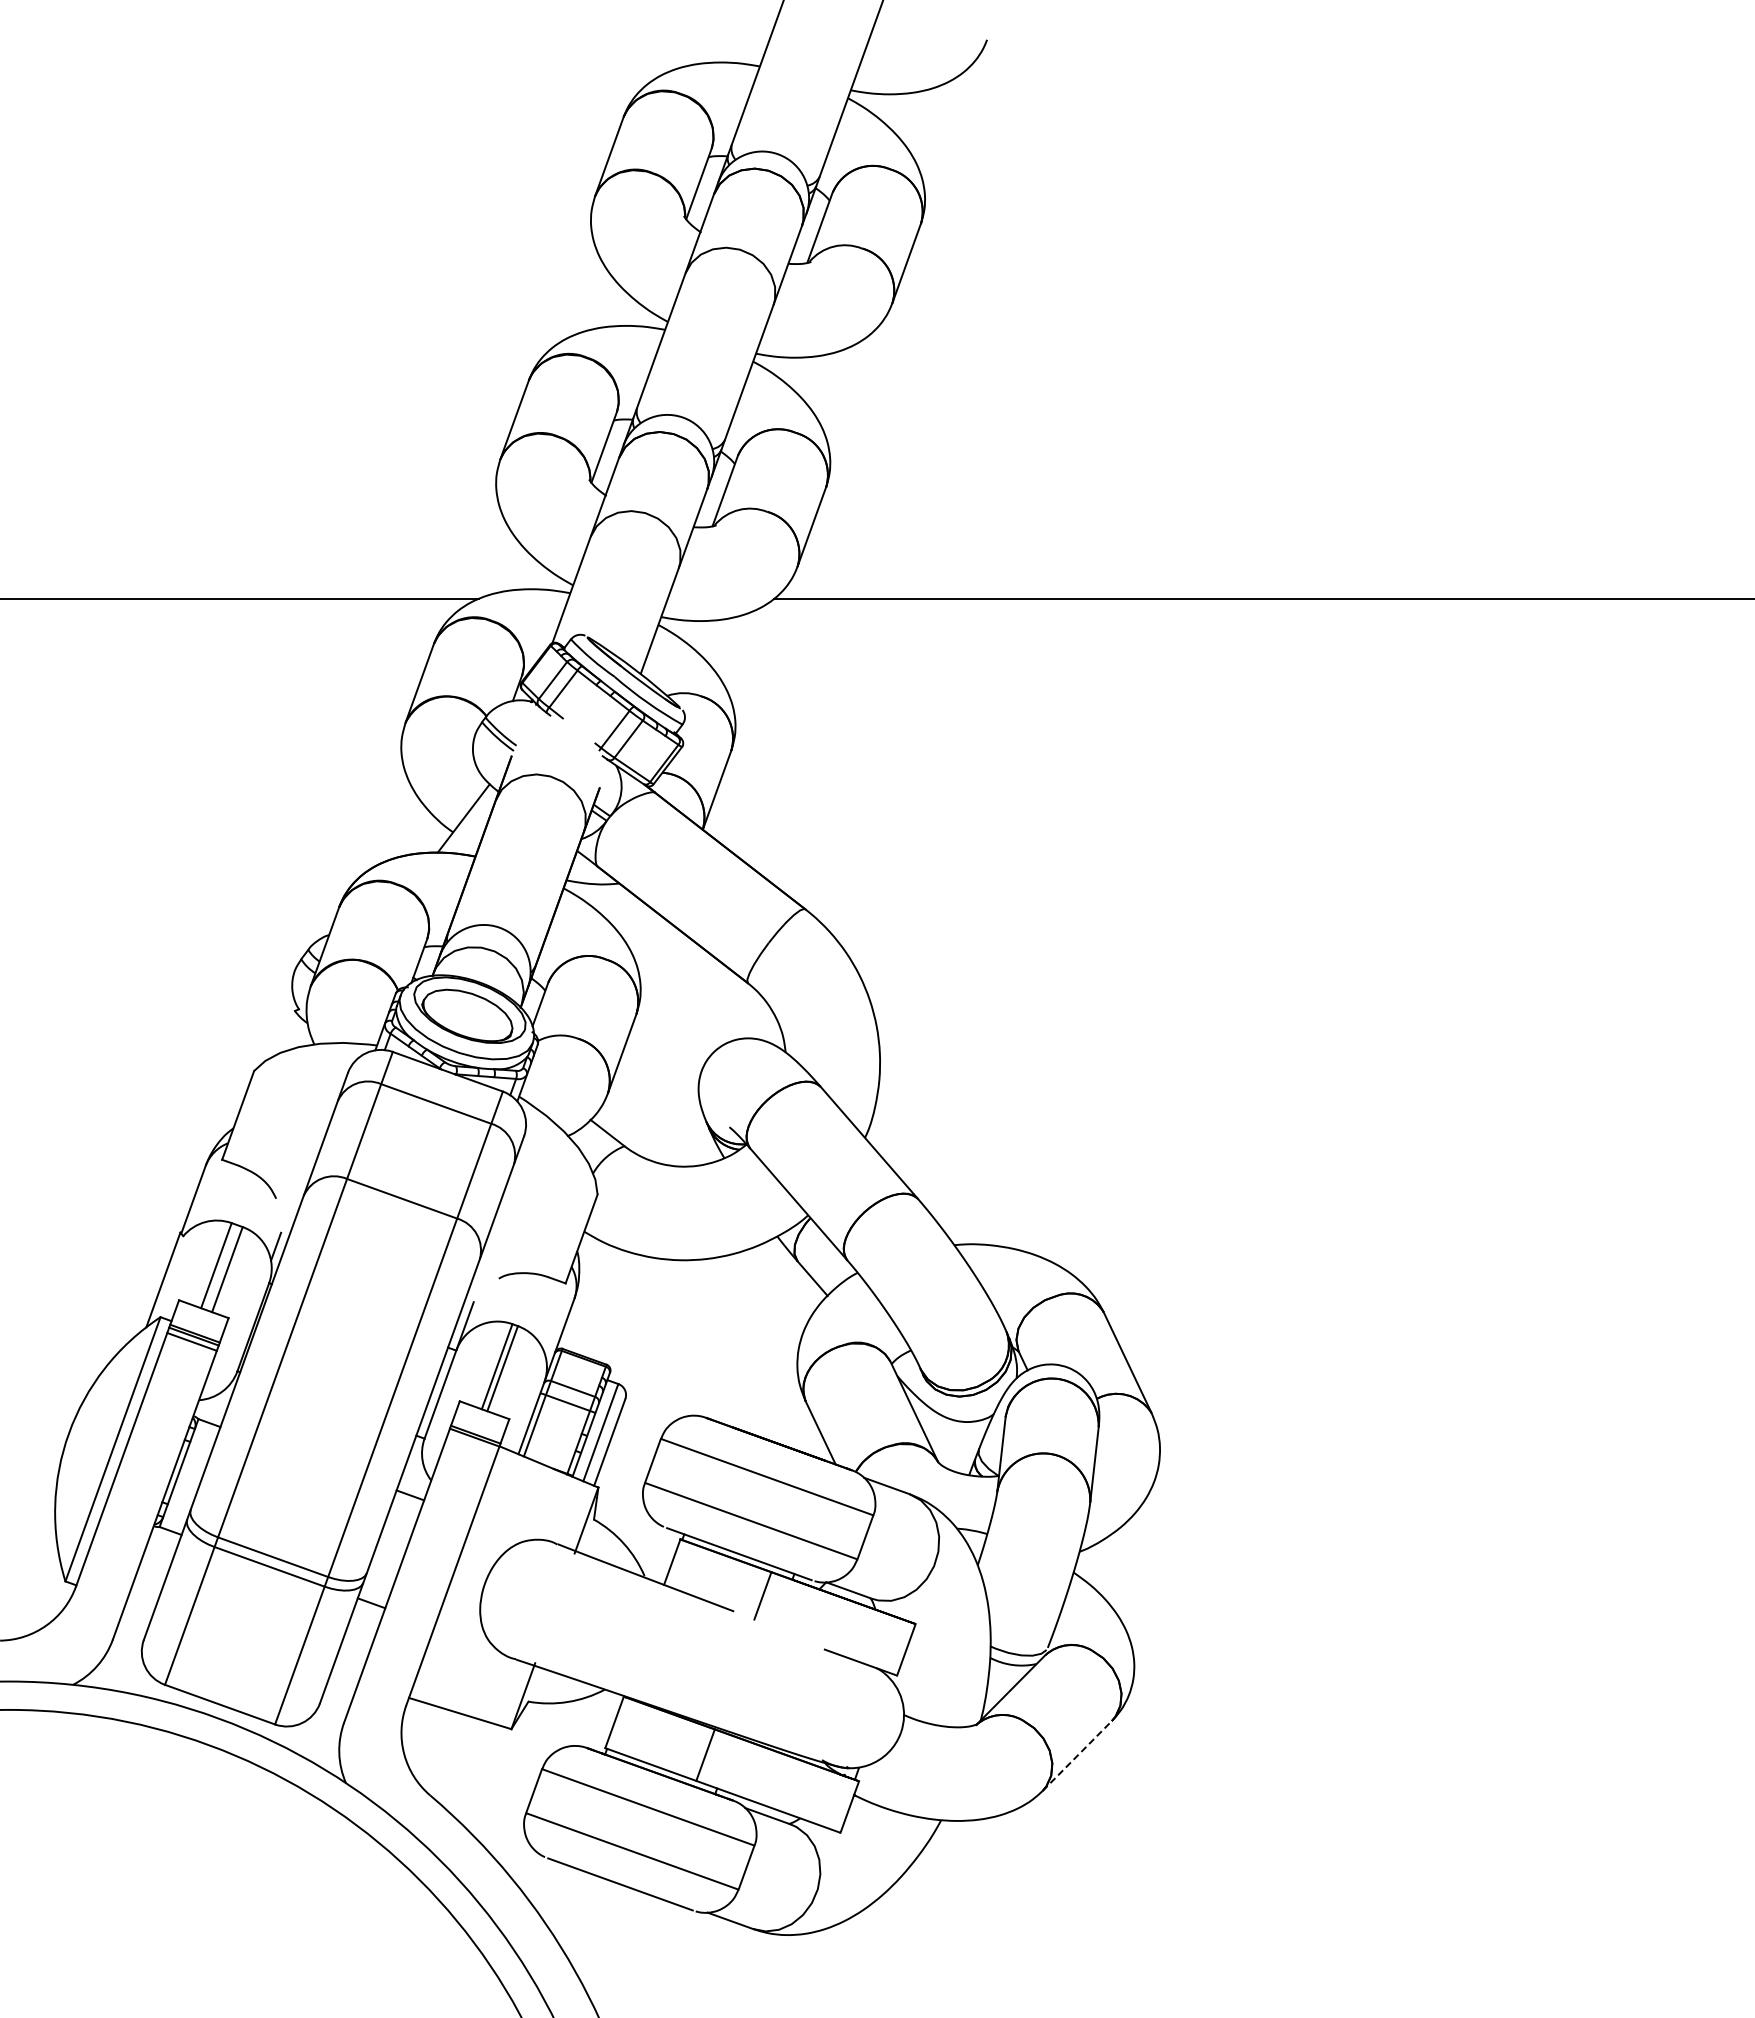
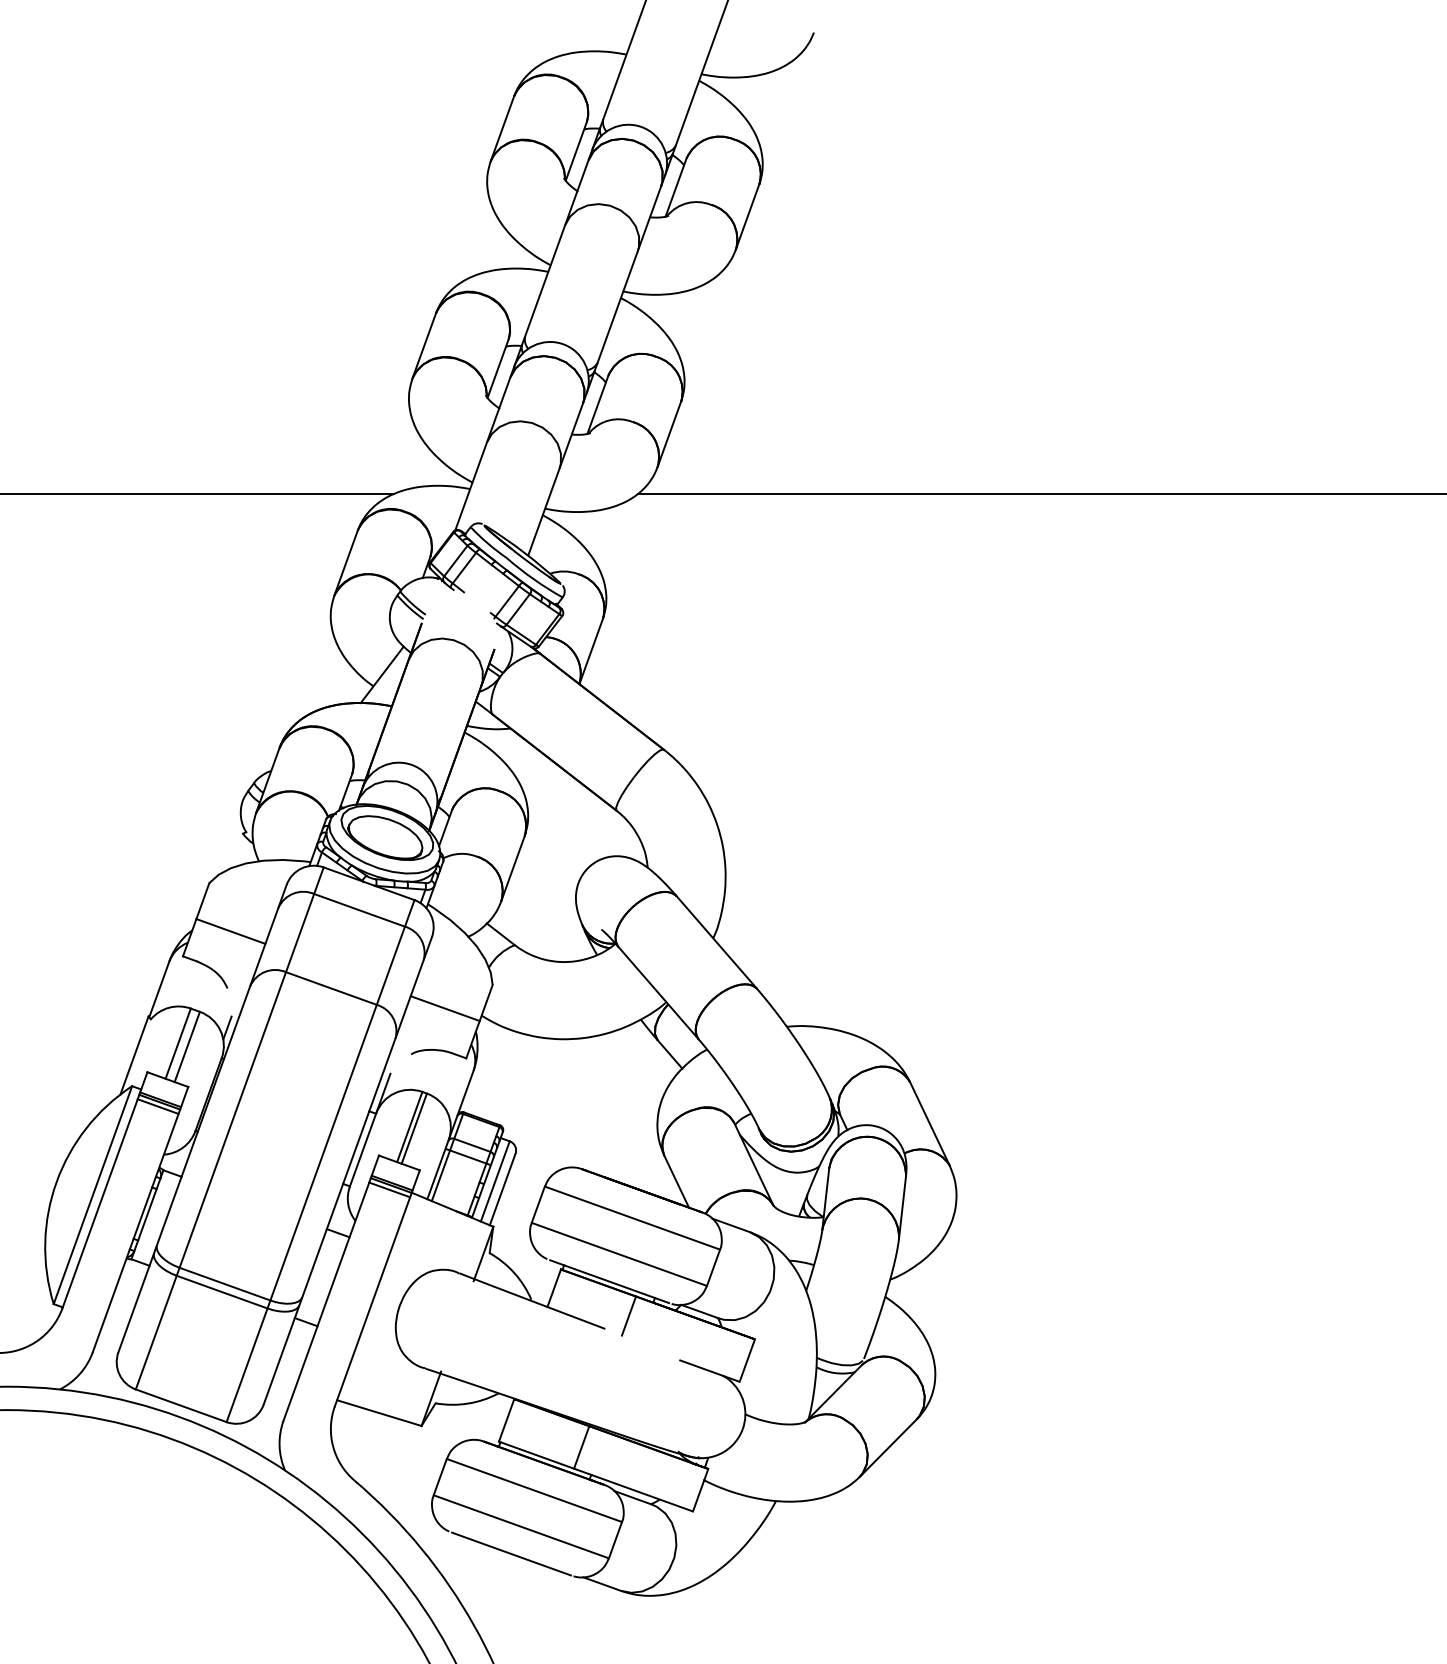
line: (280, 1129) -> (231, 931), added
line: (539, 1223) -> (444, 1008), added
line: (472, 1442) -> (389, 1189), added
line: (1077, 1755) -> (888, 1447), dashed -> solid

